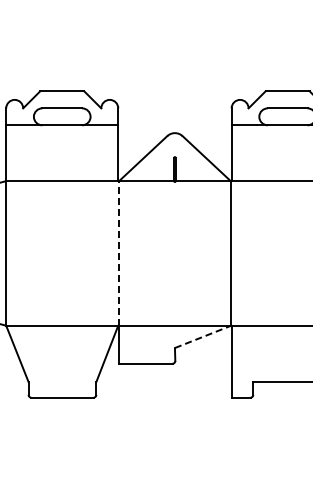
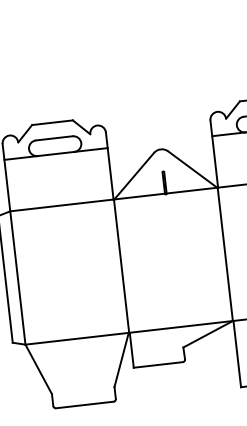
line: (118, 252) -> (121, 265), dashed -> solid
line: (203, 336) -> (208, 333), dashed -> solid

